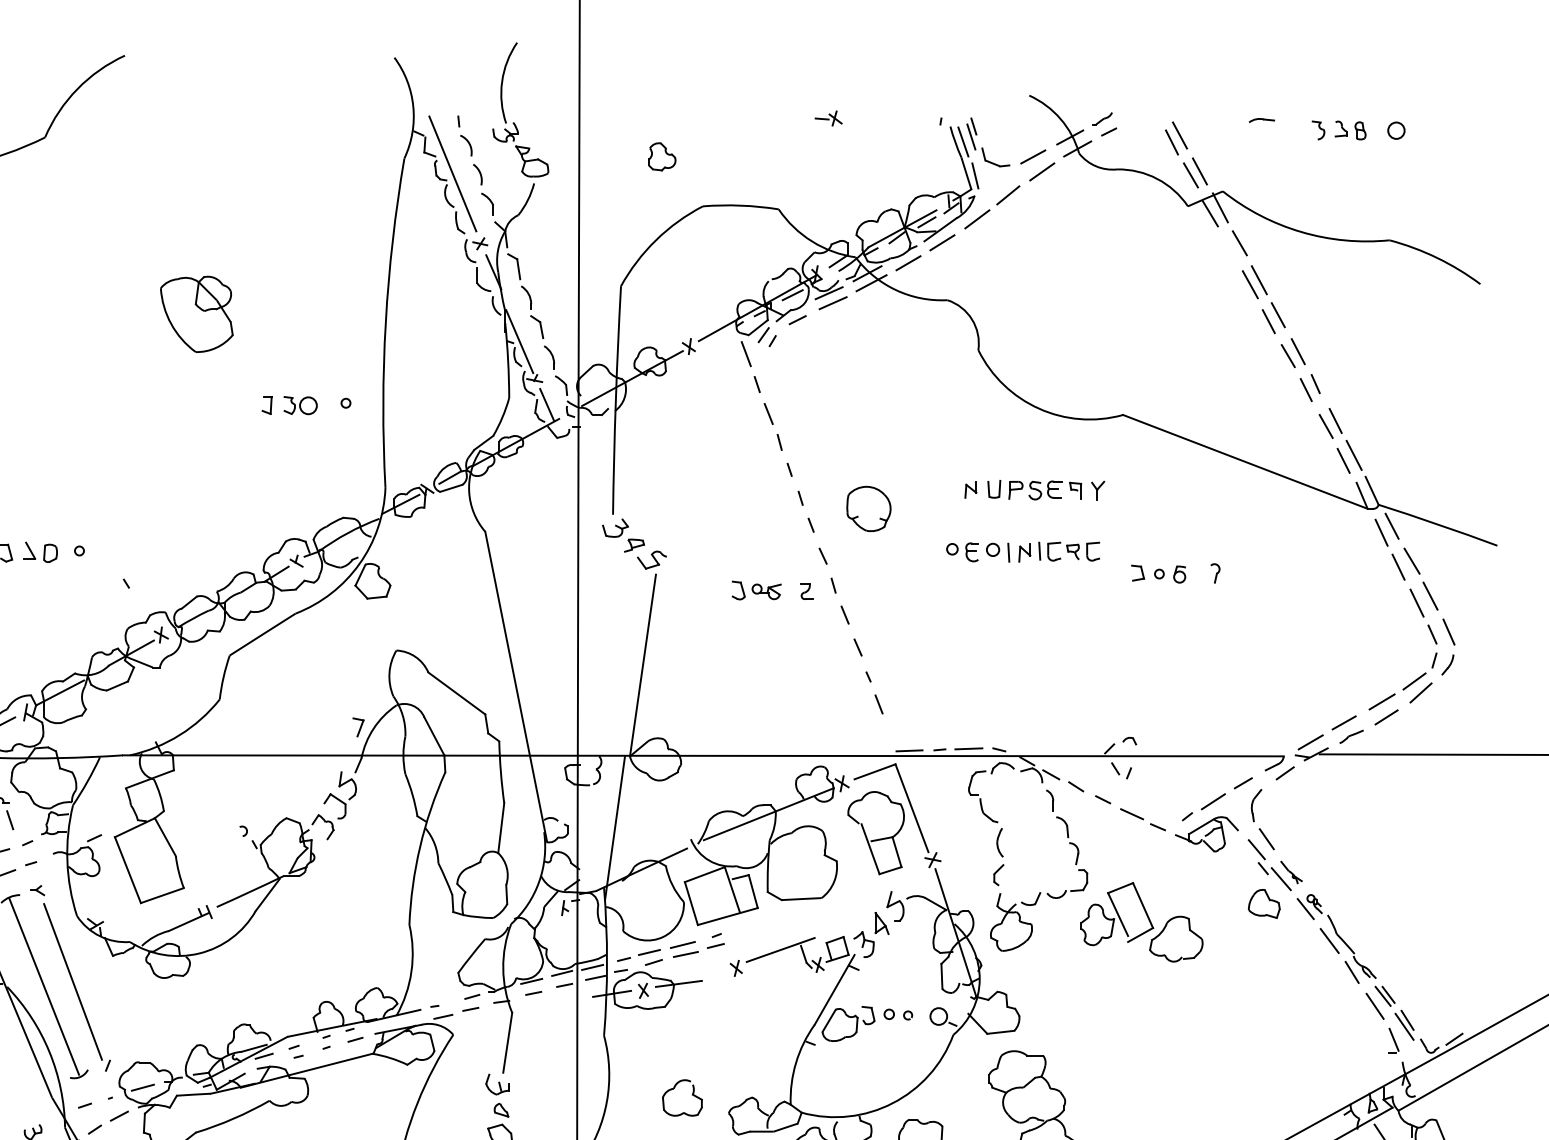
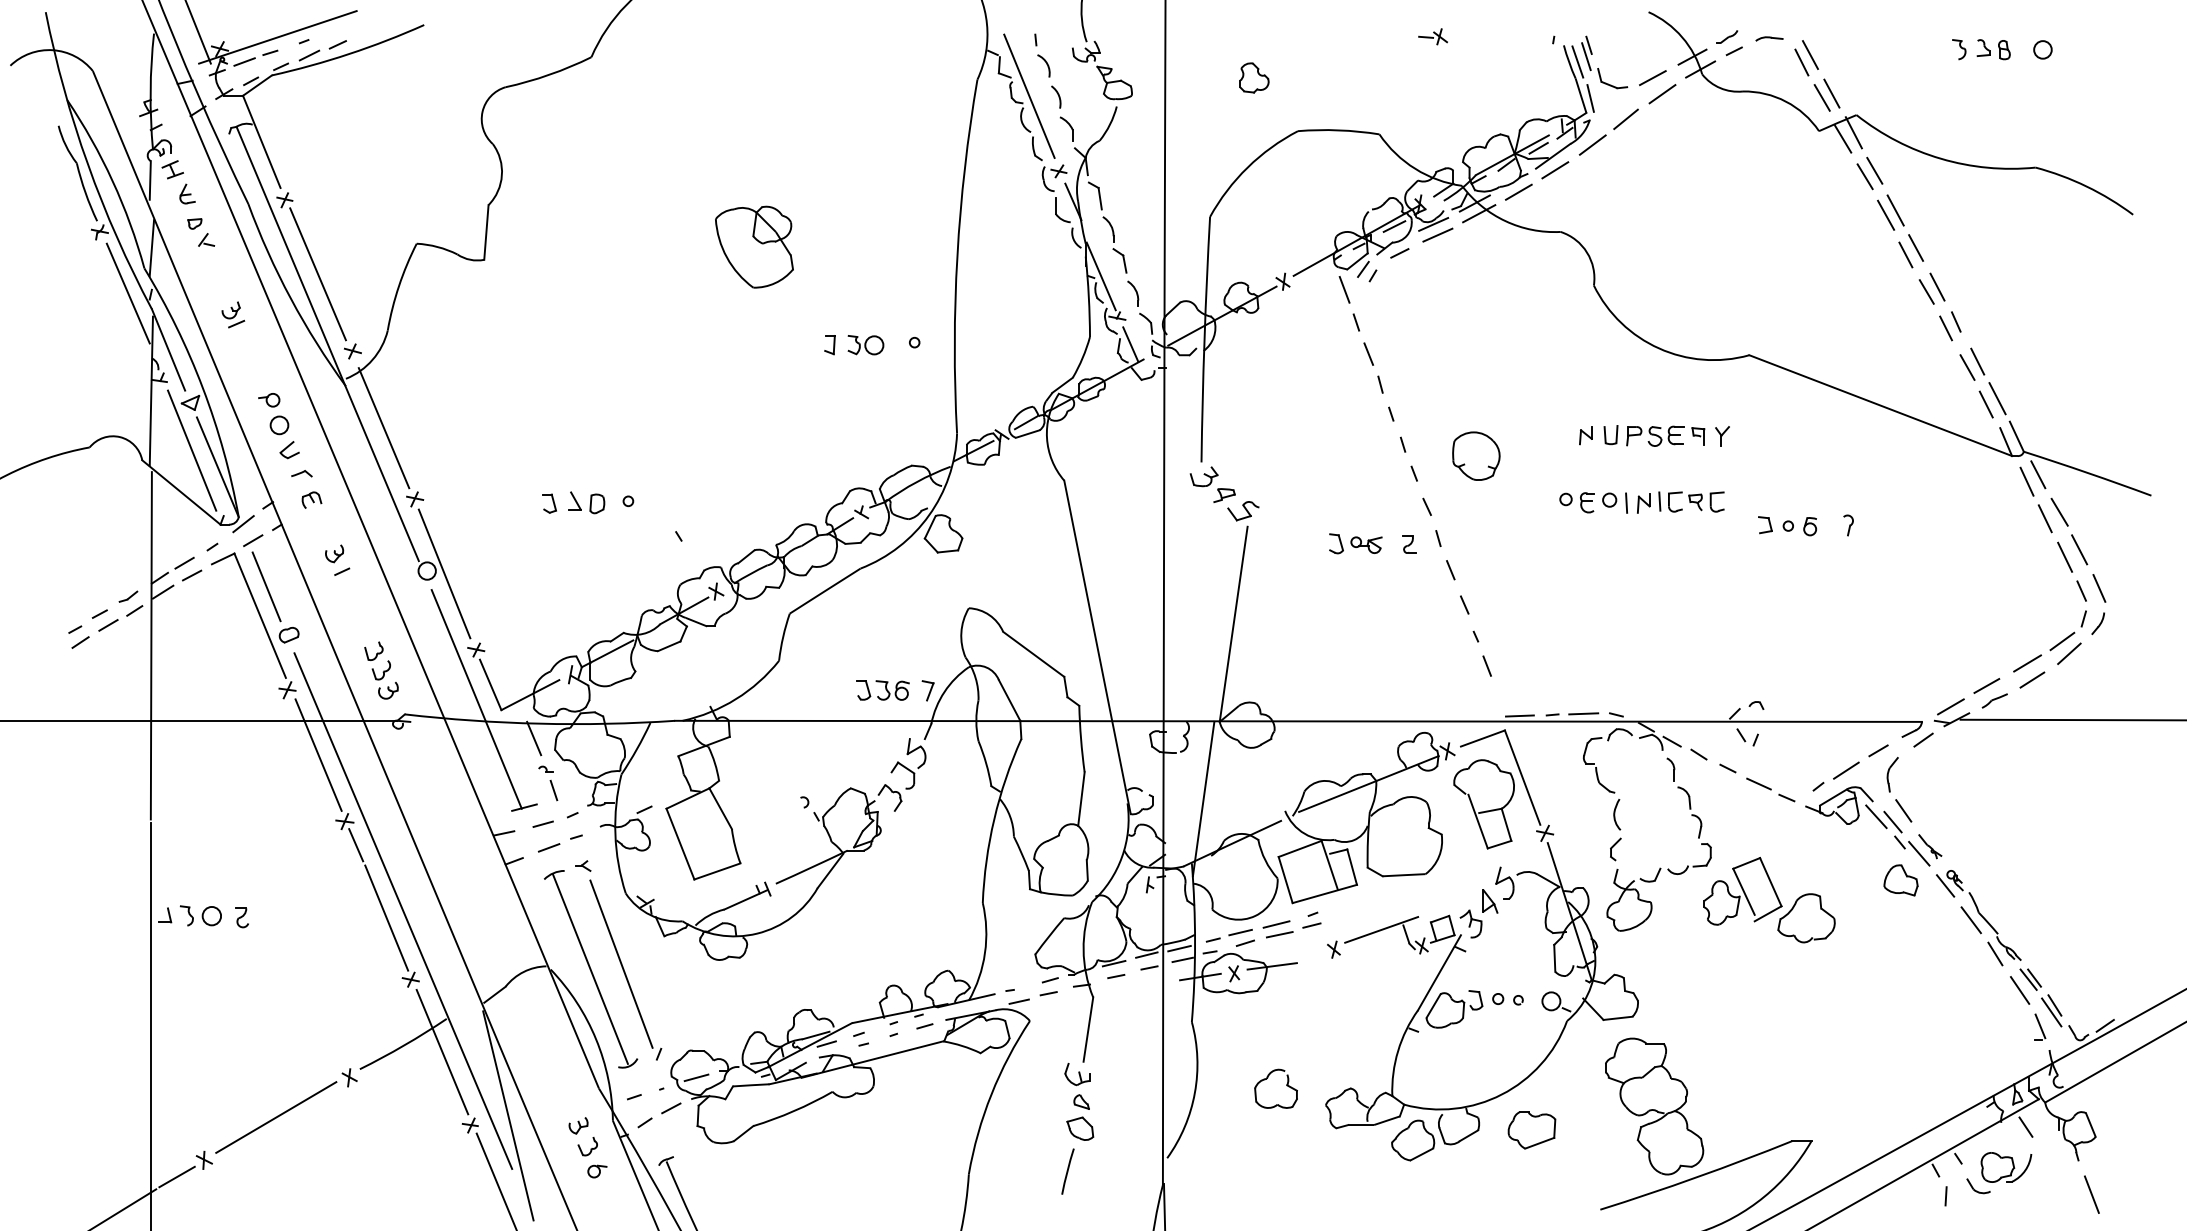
part: (1261, 120) -> (1769, 38), moved
line: (1230, 248) -> (1864, 176), added
part: (316, 727) -> (882, 690), added
line: (1241, 844) -> (1876, 816), added

